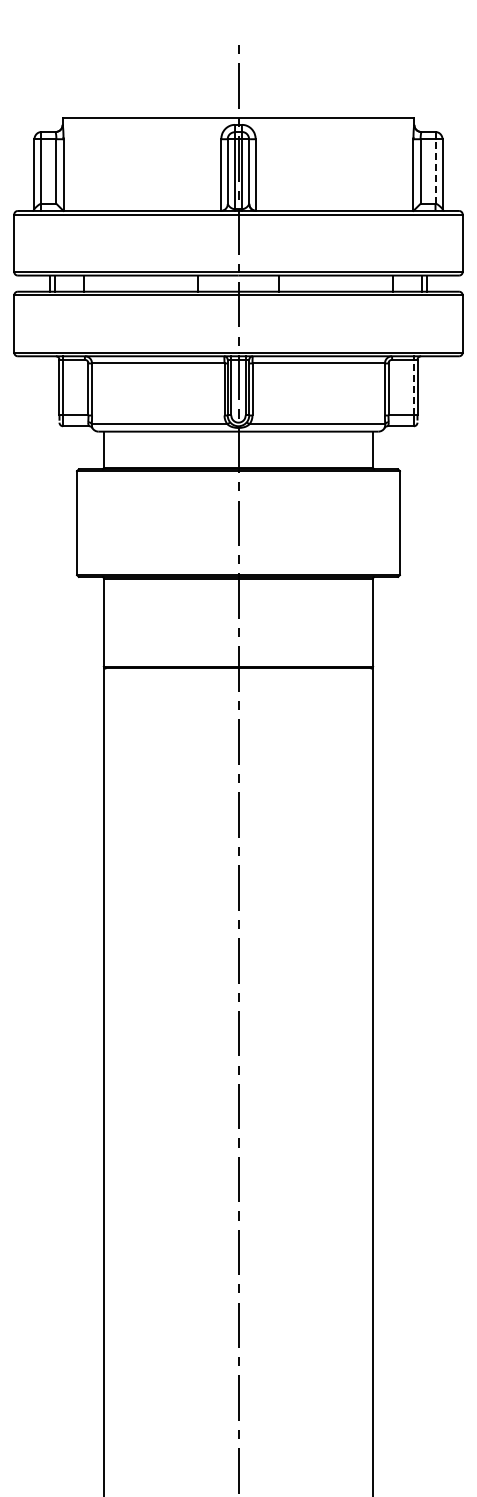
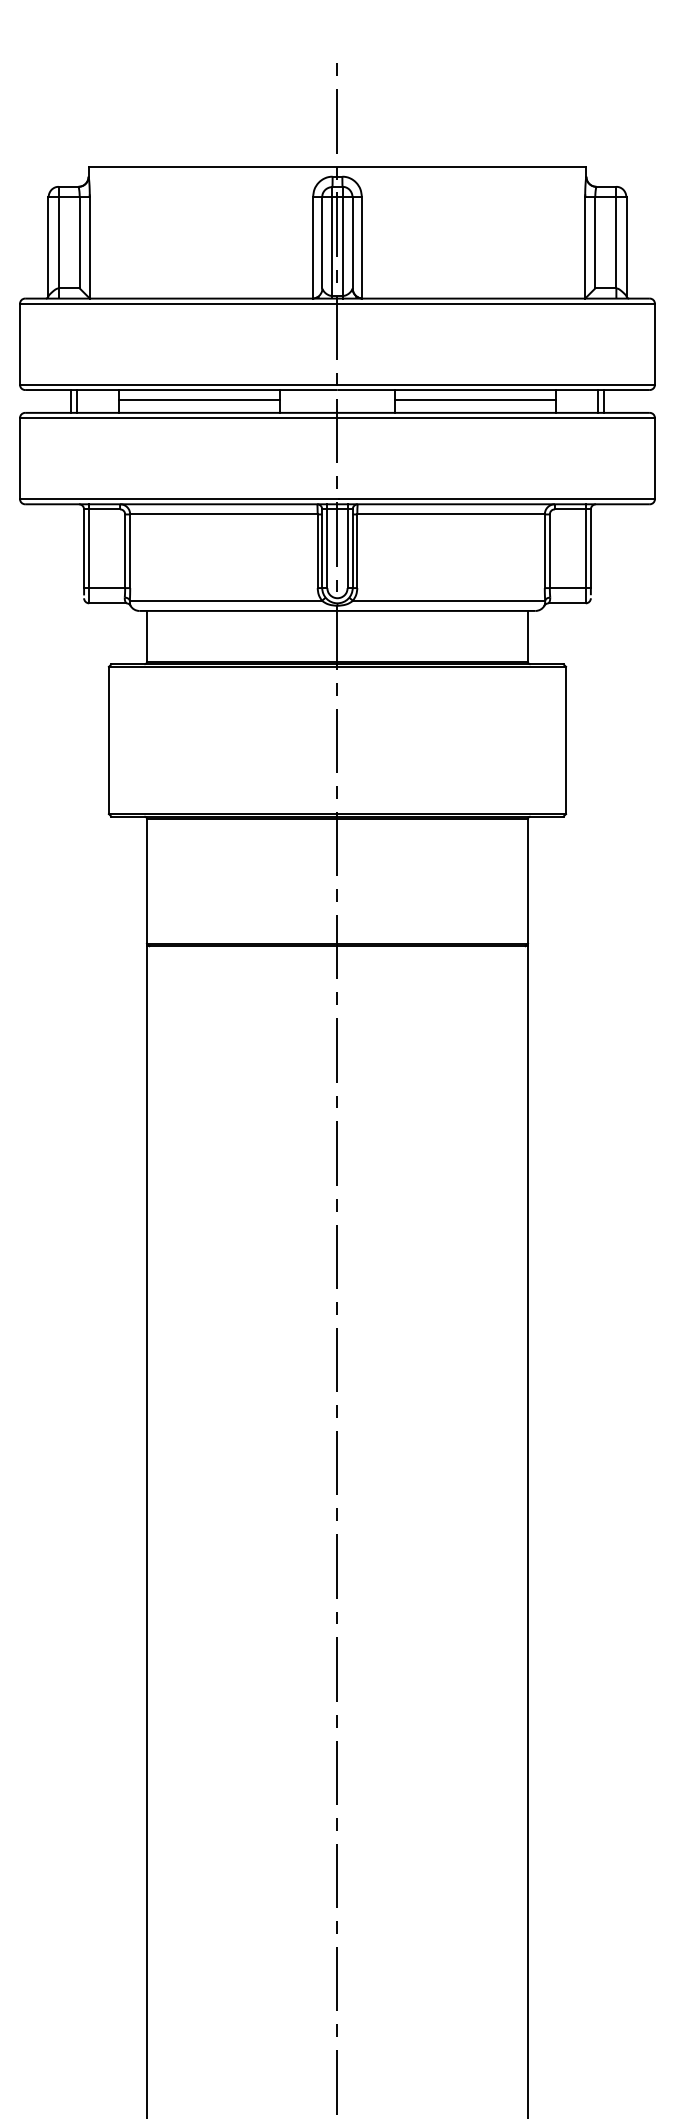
line: (435, 171) -> (616, 242), dashed -> solid
line: (141, 282) -> (200, 399), added
line: (335, 282) -> (474, 399), added
line: (413, 387) -> (585, 548), dashed -> solid

